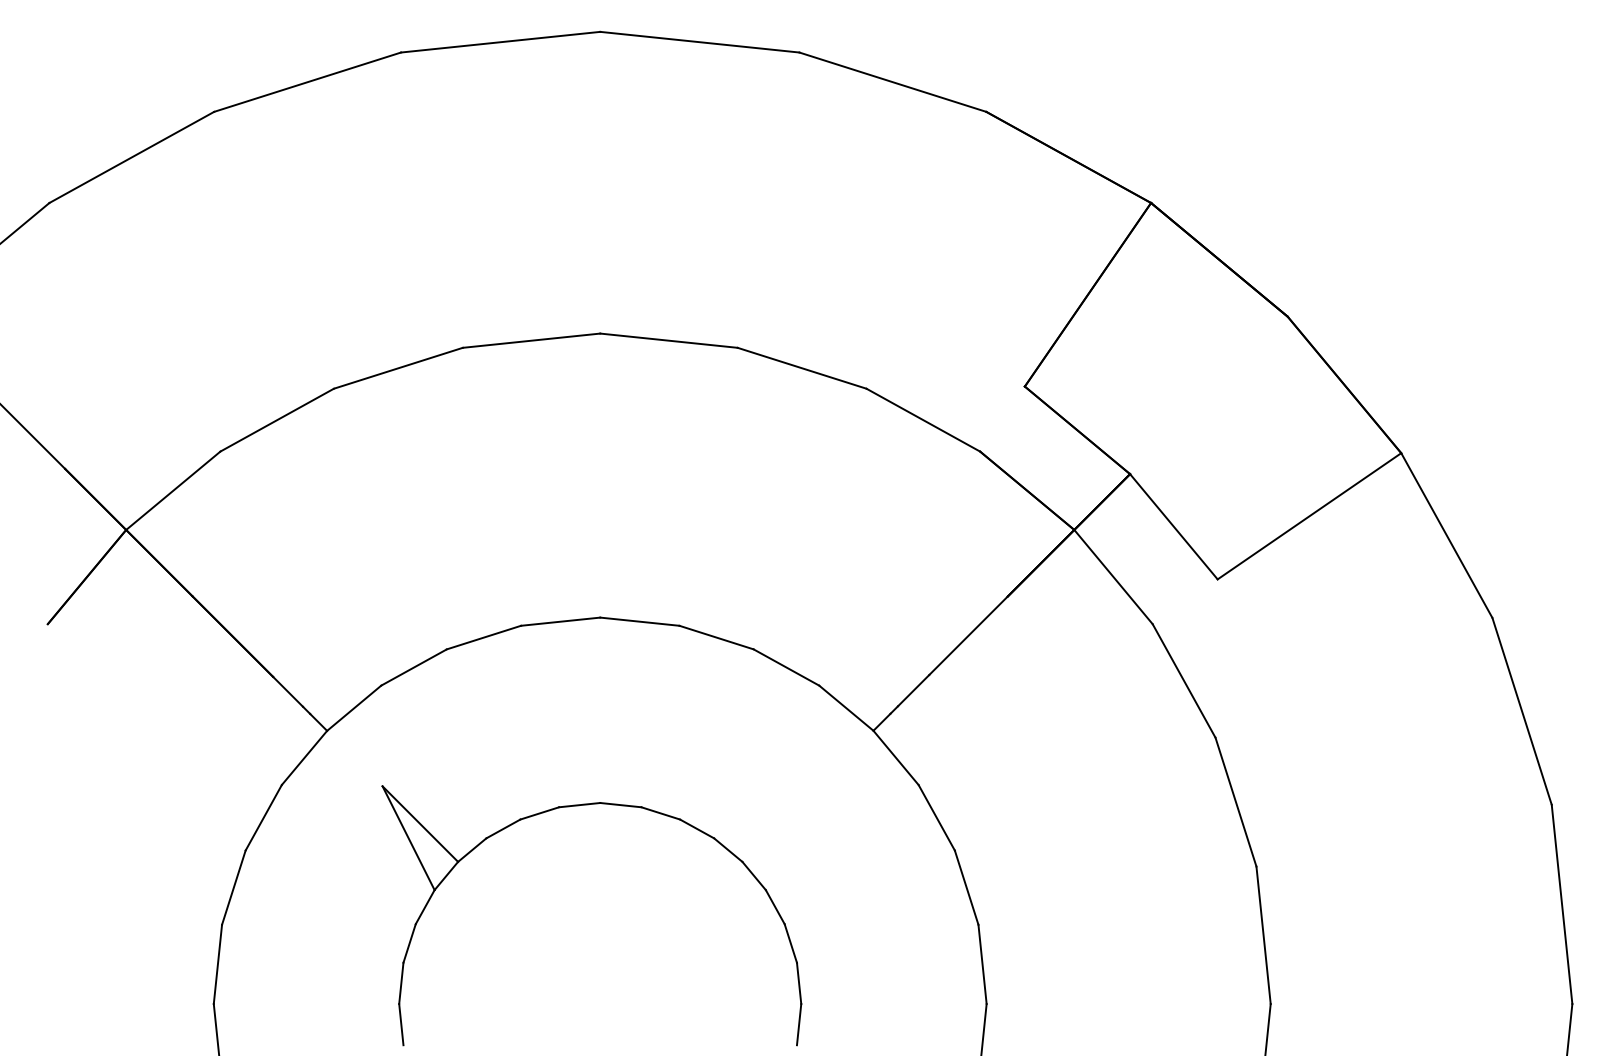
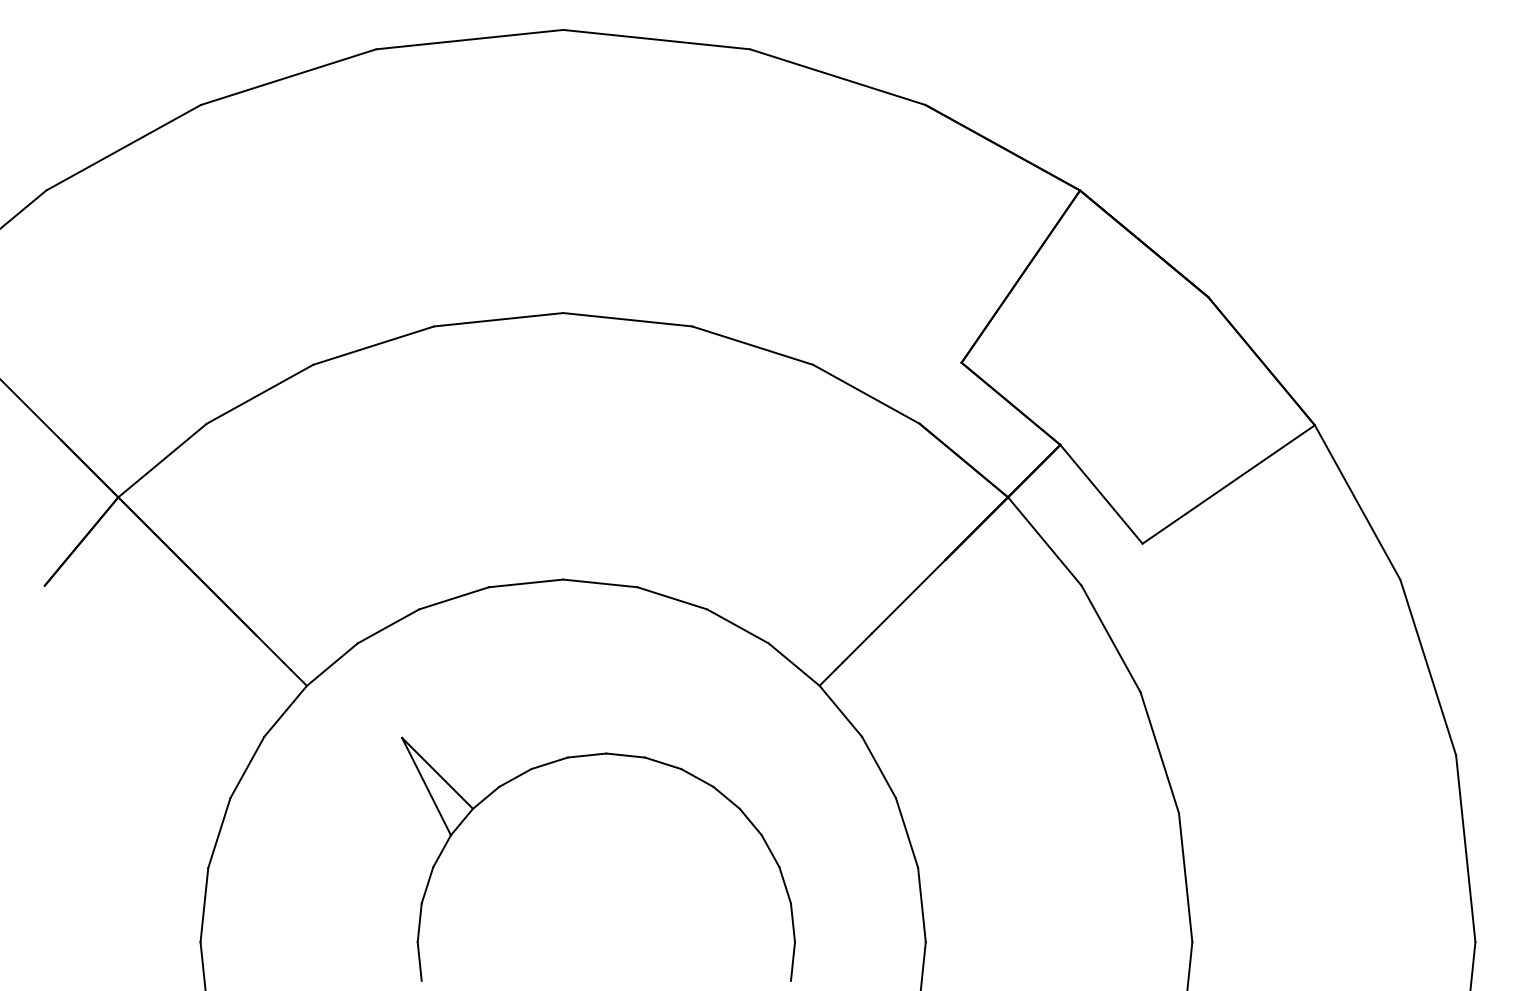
part: (578, 806) -> (585, 756), moved

